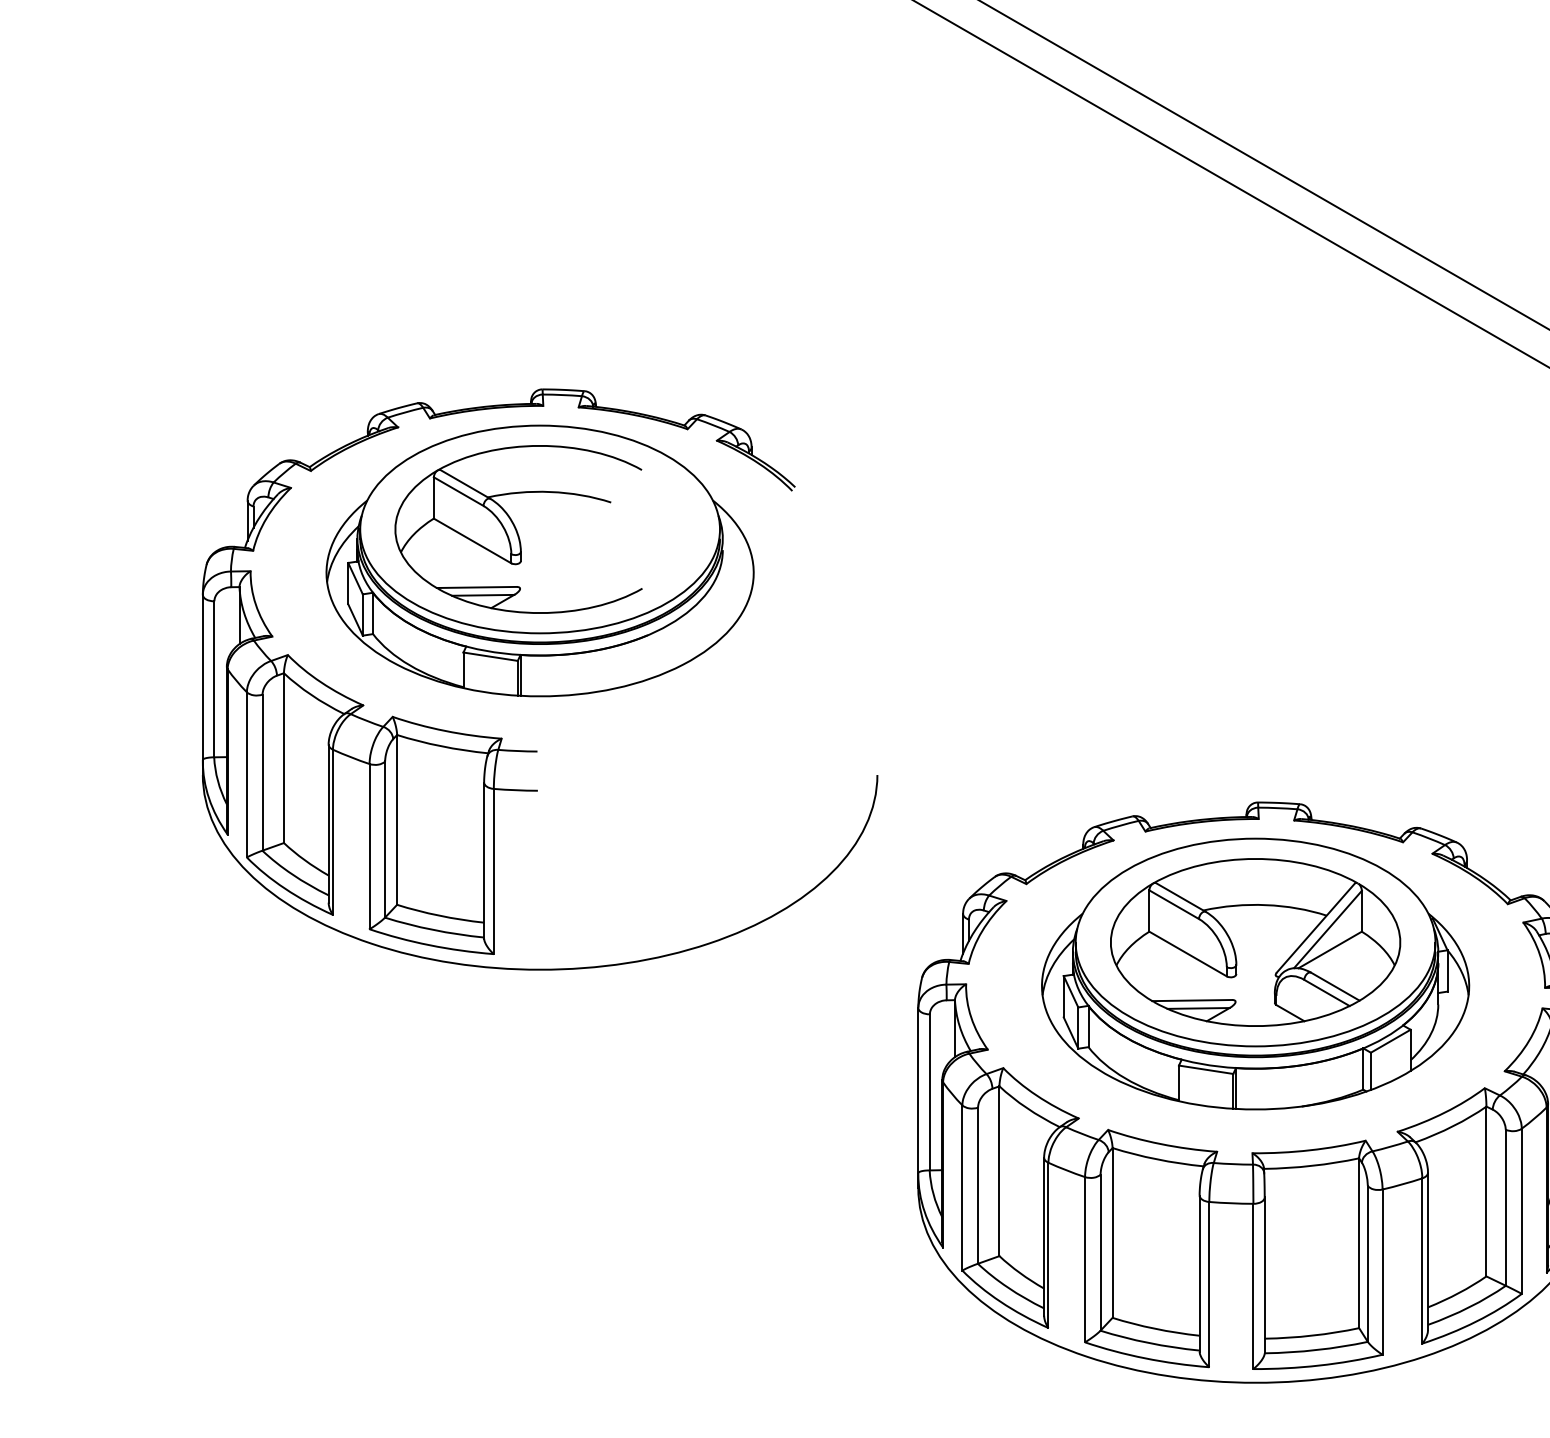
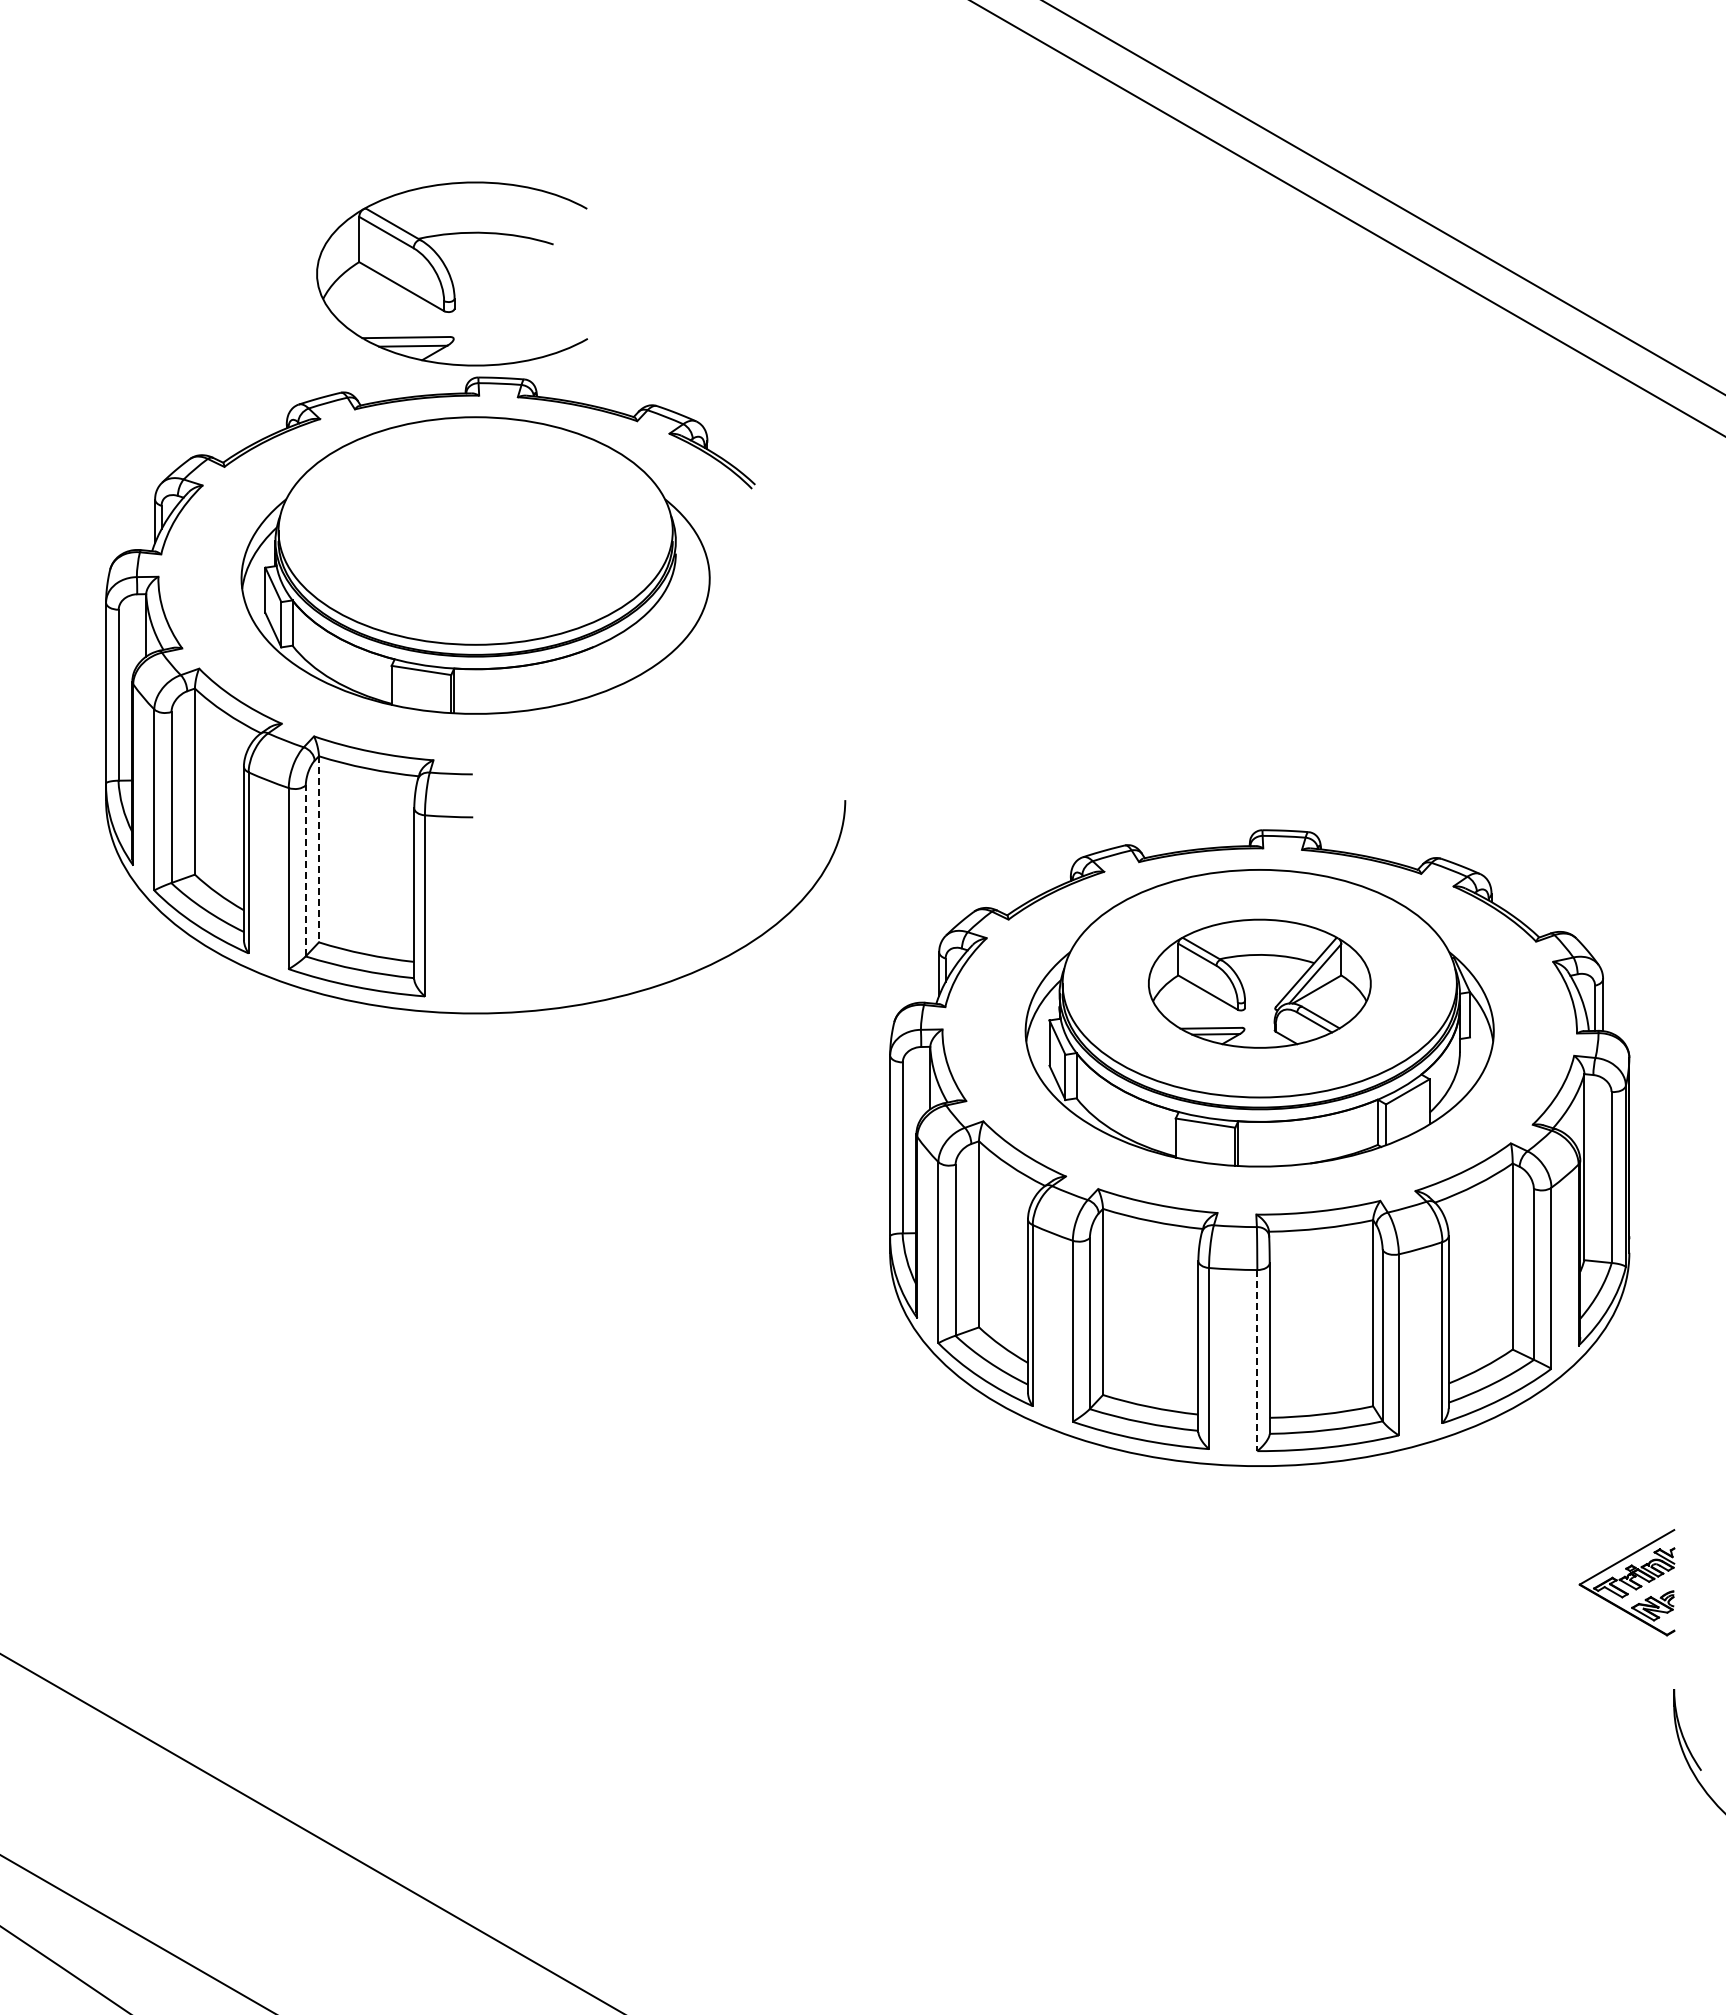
part: (518, 528) -> (451, 273), moved
line: (396, 820) -> (318, 849), solid -> dashed
line: (384, 839) -> (305, 870), solid -> dashed
part: (1255, 942) -> (1259, 983), size x0.7
line: (1253, 1286) -> (1257, 1360), solid -> dashed

